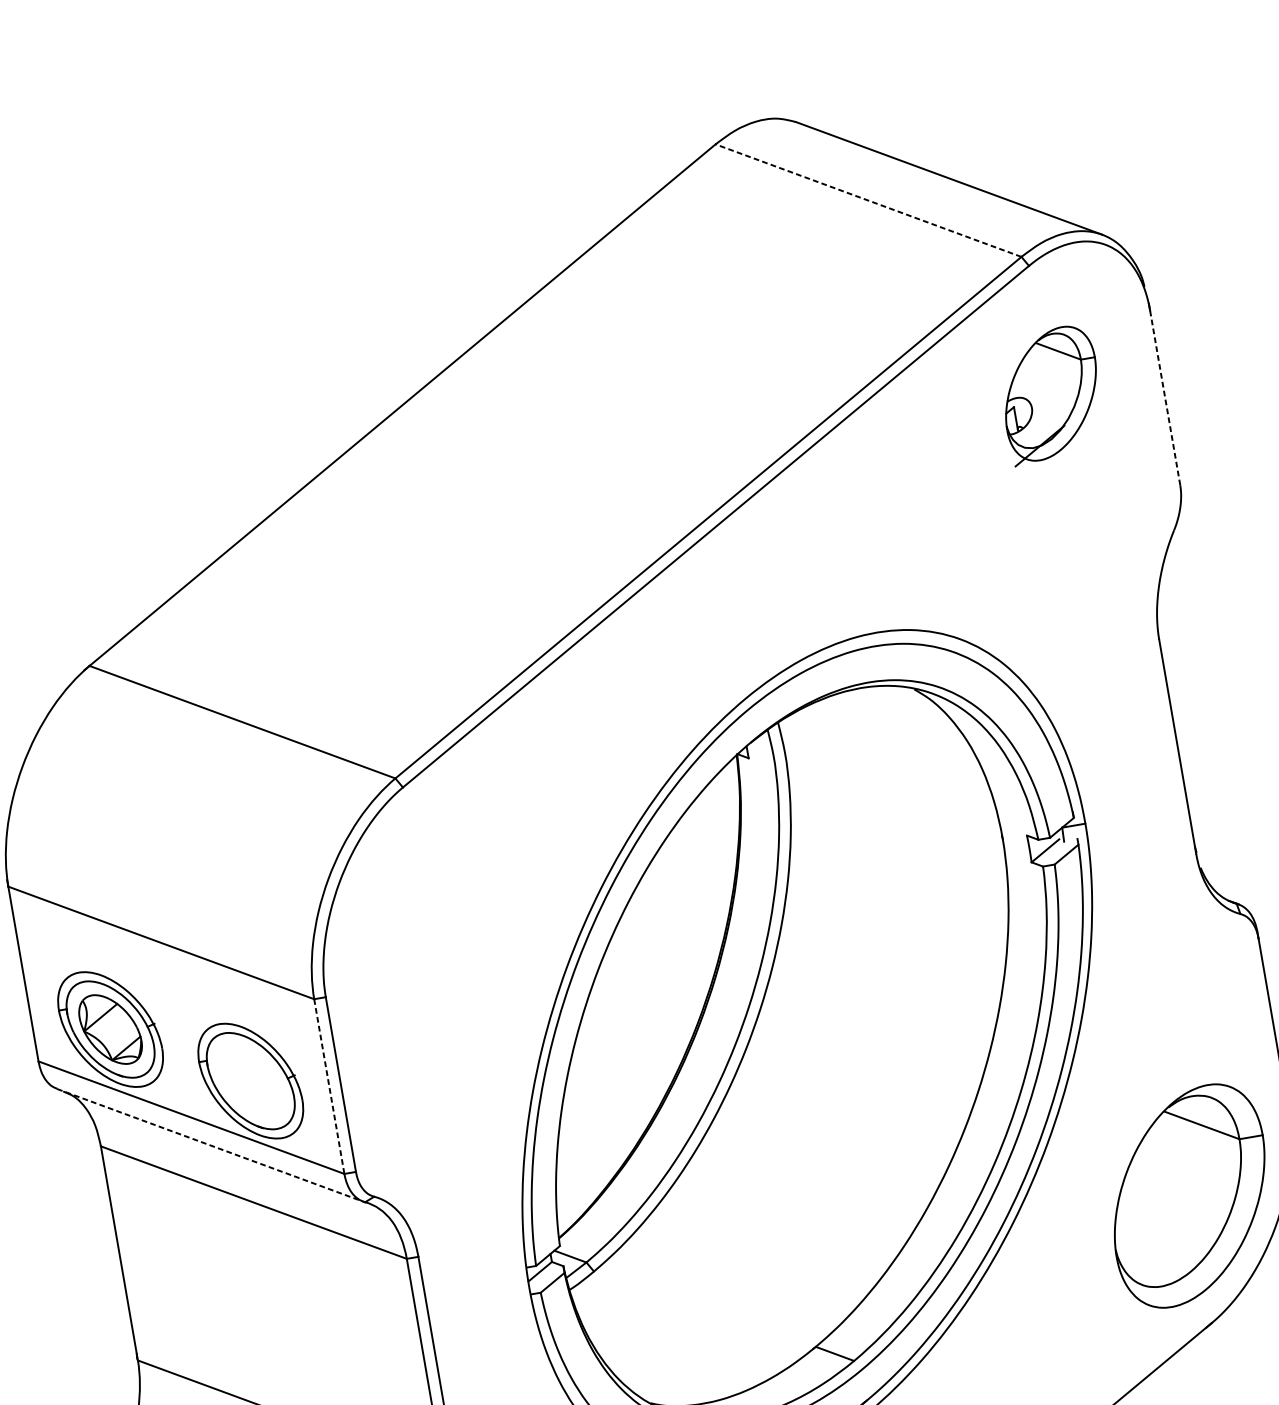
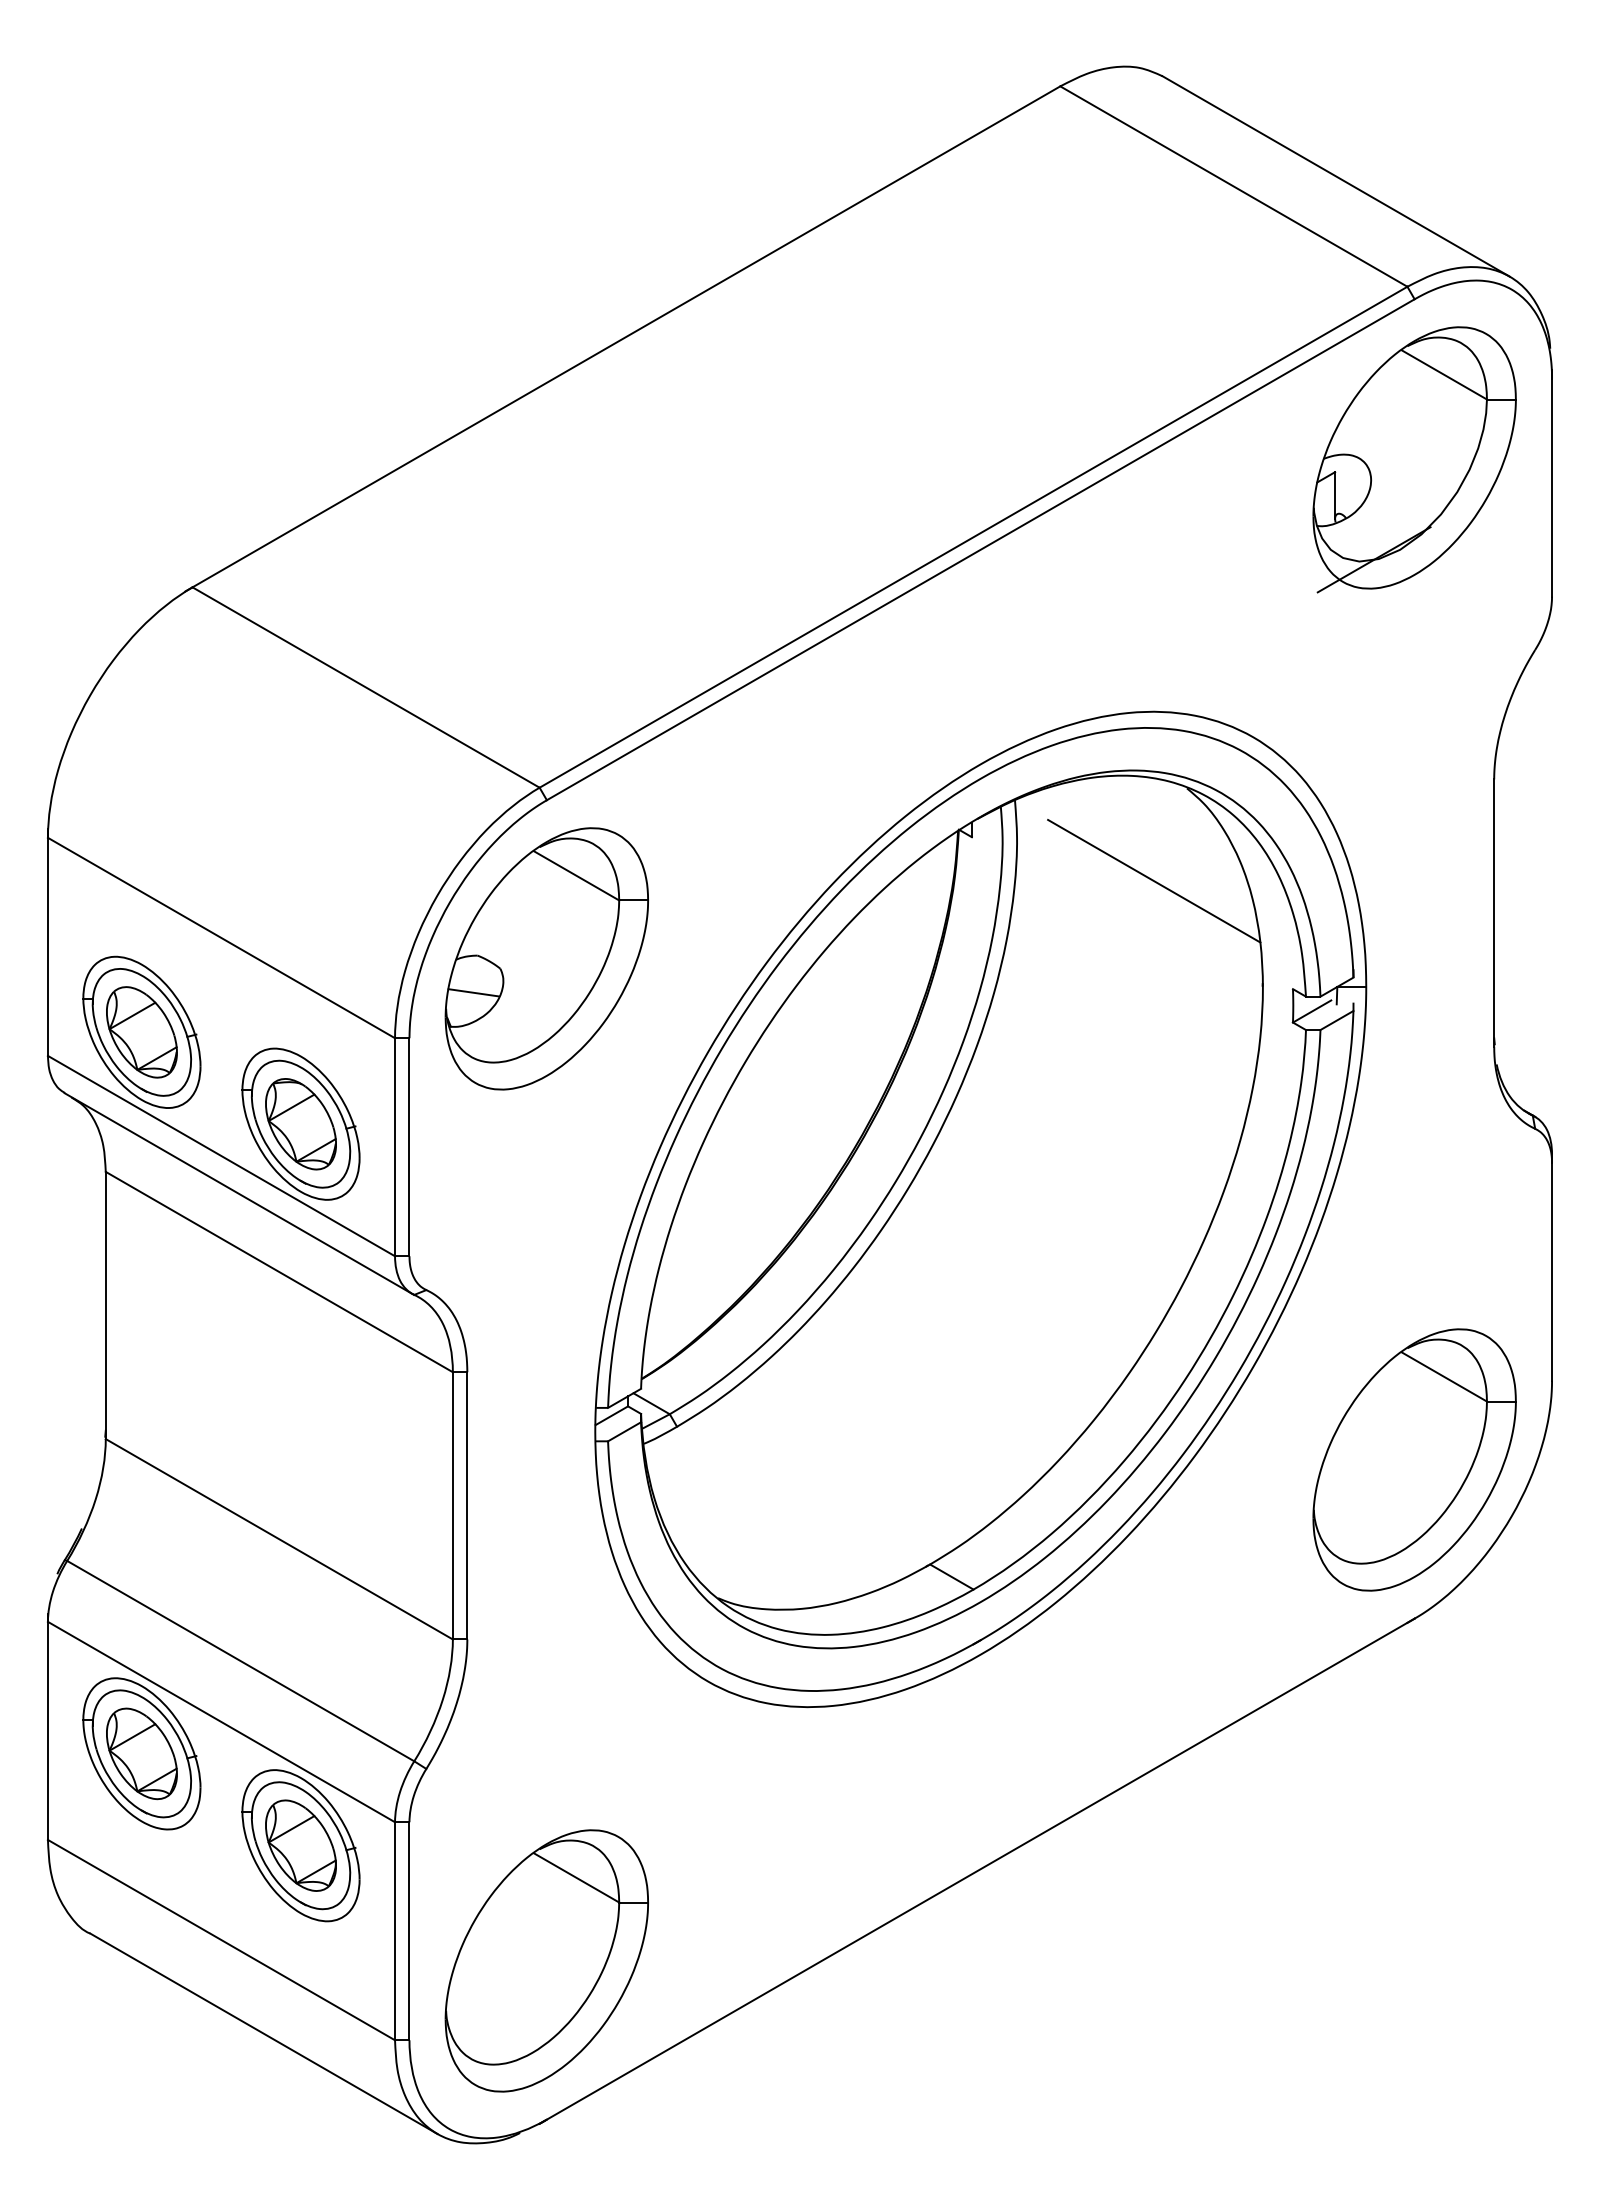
line: (868, 200) -> (1233, 186), dashed -> solid
part: (1051, 394) -> (1414, 459), size x1.67
line: (1165, 397) -> (1552, 487), dashed -> solid
line: (900, 767) -> (1154, 880), added
part: (424, 914) -> (546, 958), added
part: (250, 1081) -> (300, 1124), added
line: (329, 1086) -> (395, 1147), dashed -> solid
line: (210, 1145) -> (238, 1193), dashed -> solid

